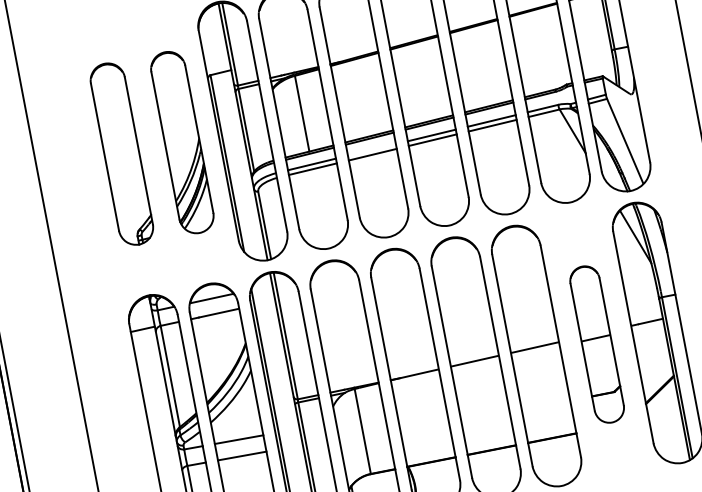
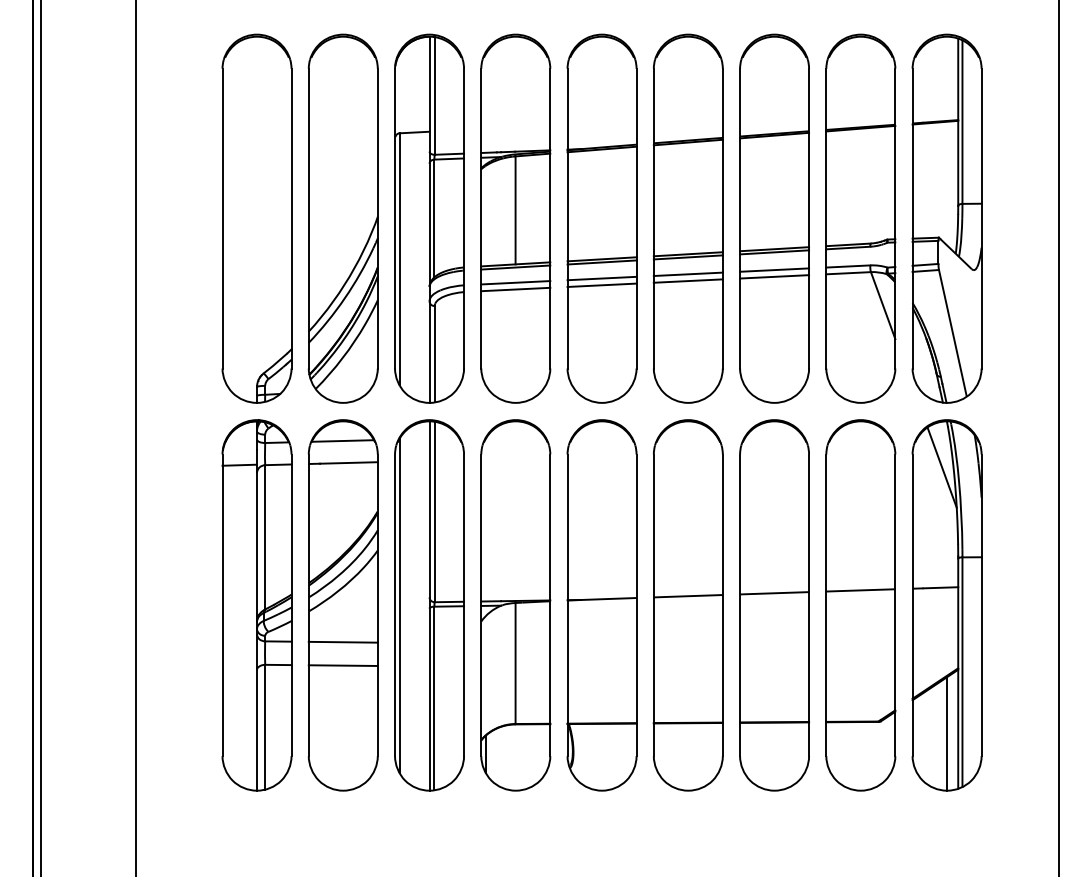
part: (181, 142) -> (342, 218), size x1.43
line: (371, 150) -> (601, 278), added
part: (121, 154) -> (256, 218), size x1.43
part: (596, 344) -> (860, 605), size x1.67
line: (675, 422) -> (947, 733), added

